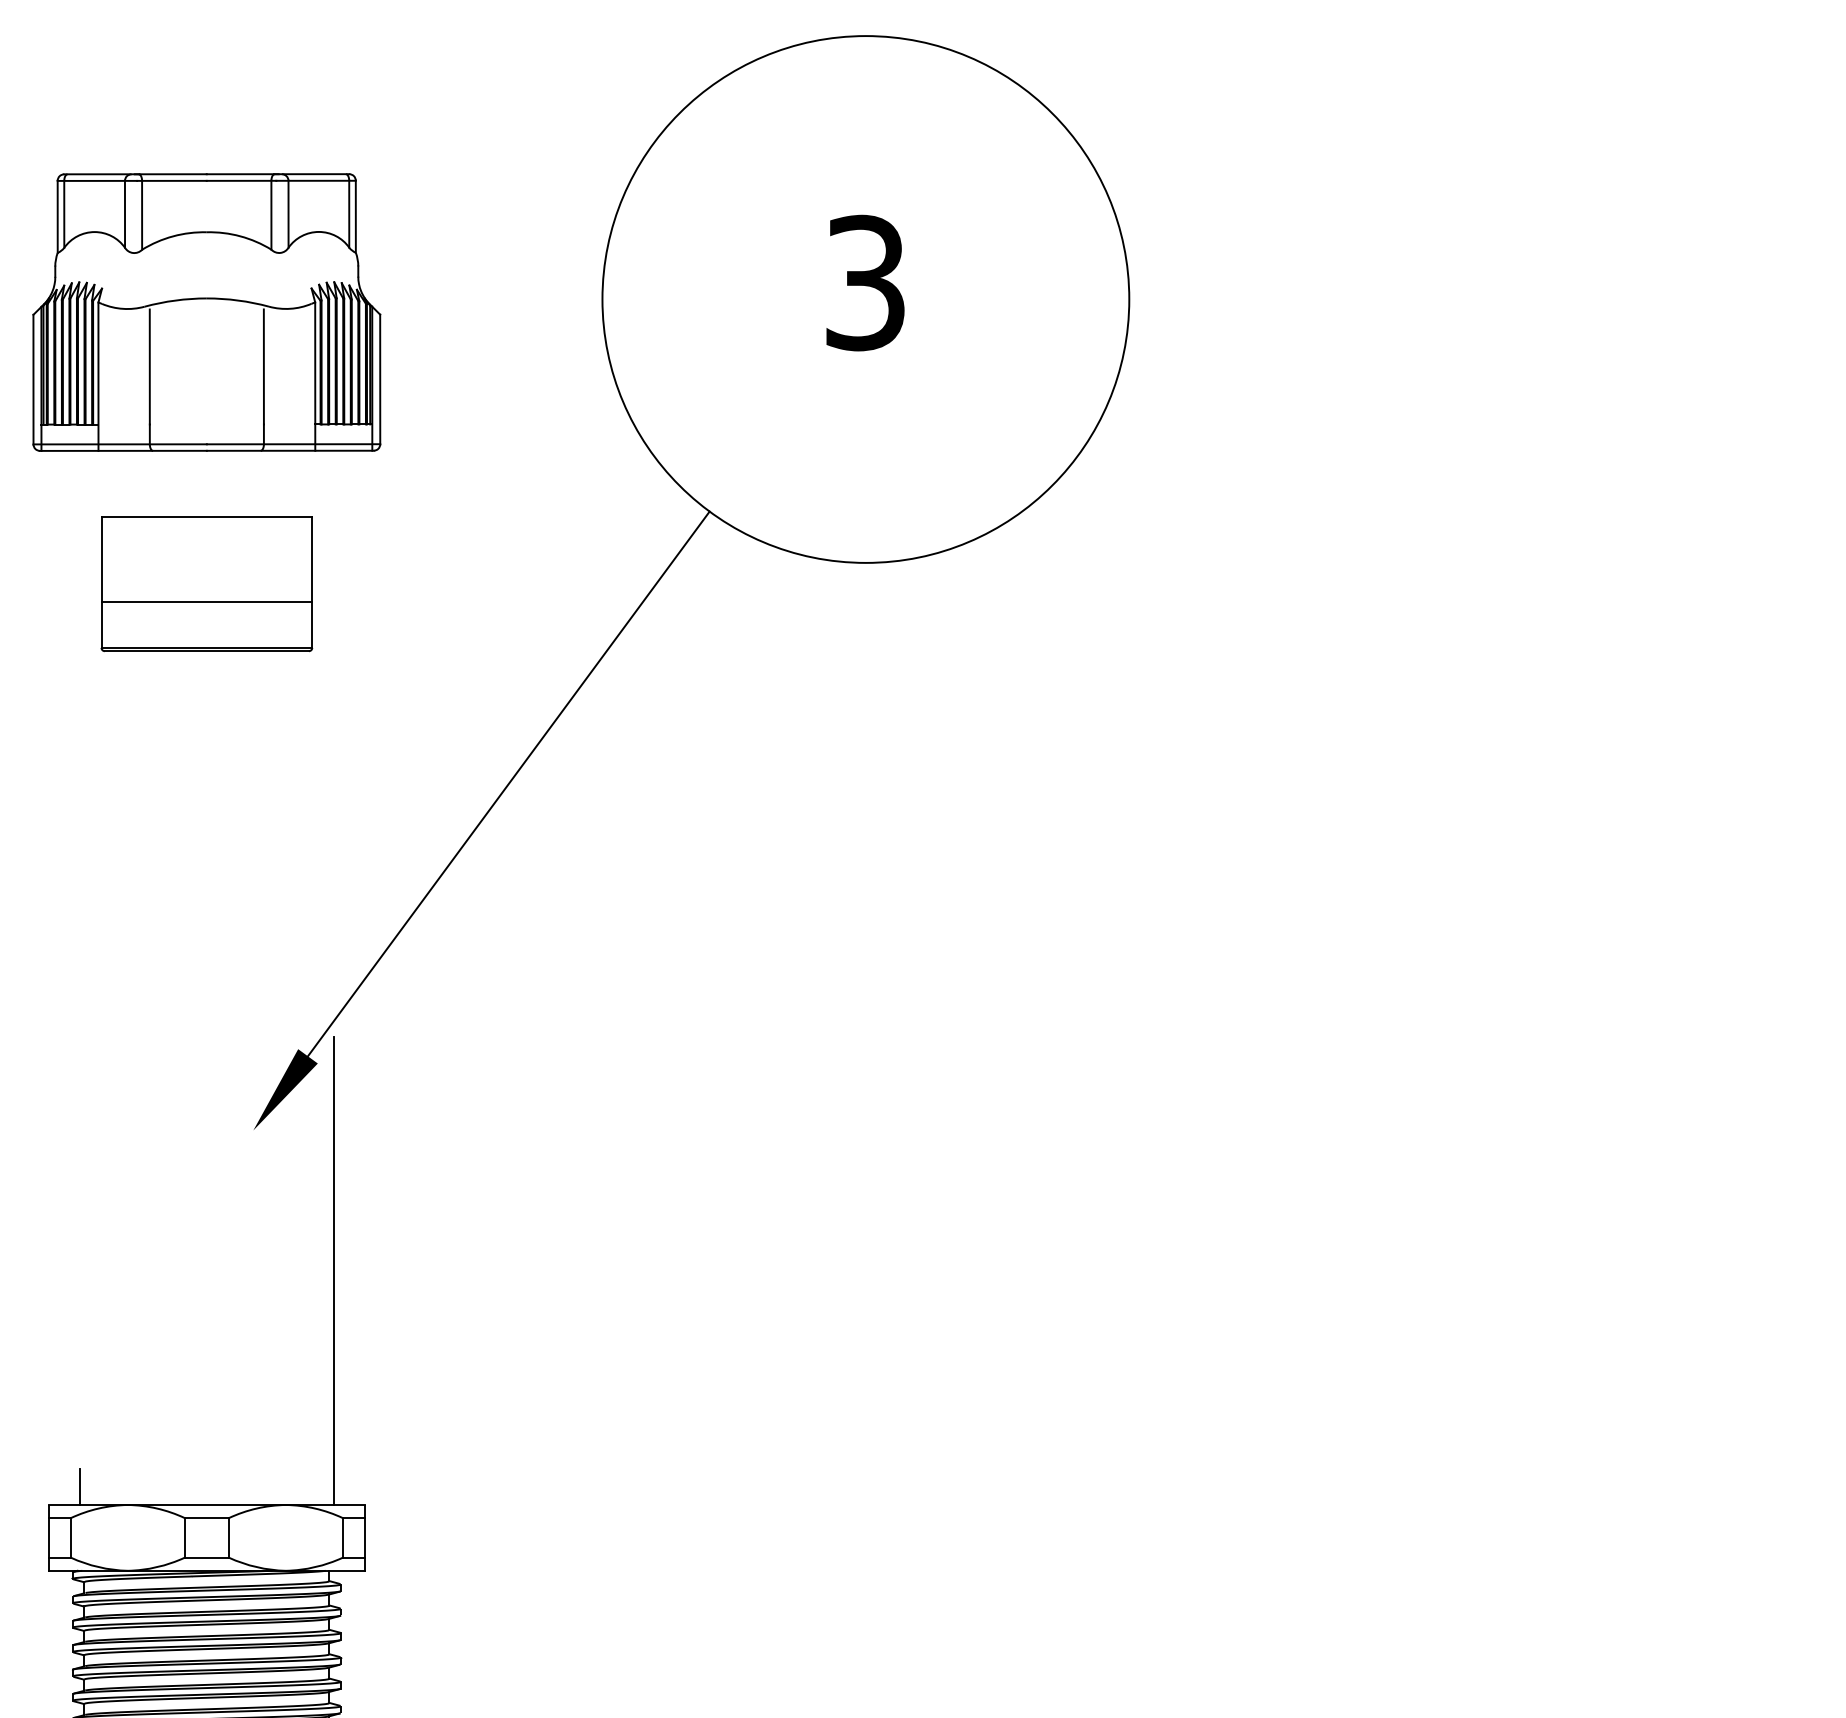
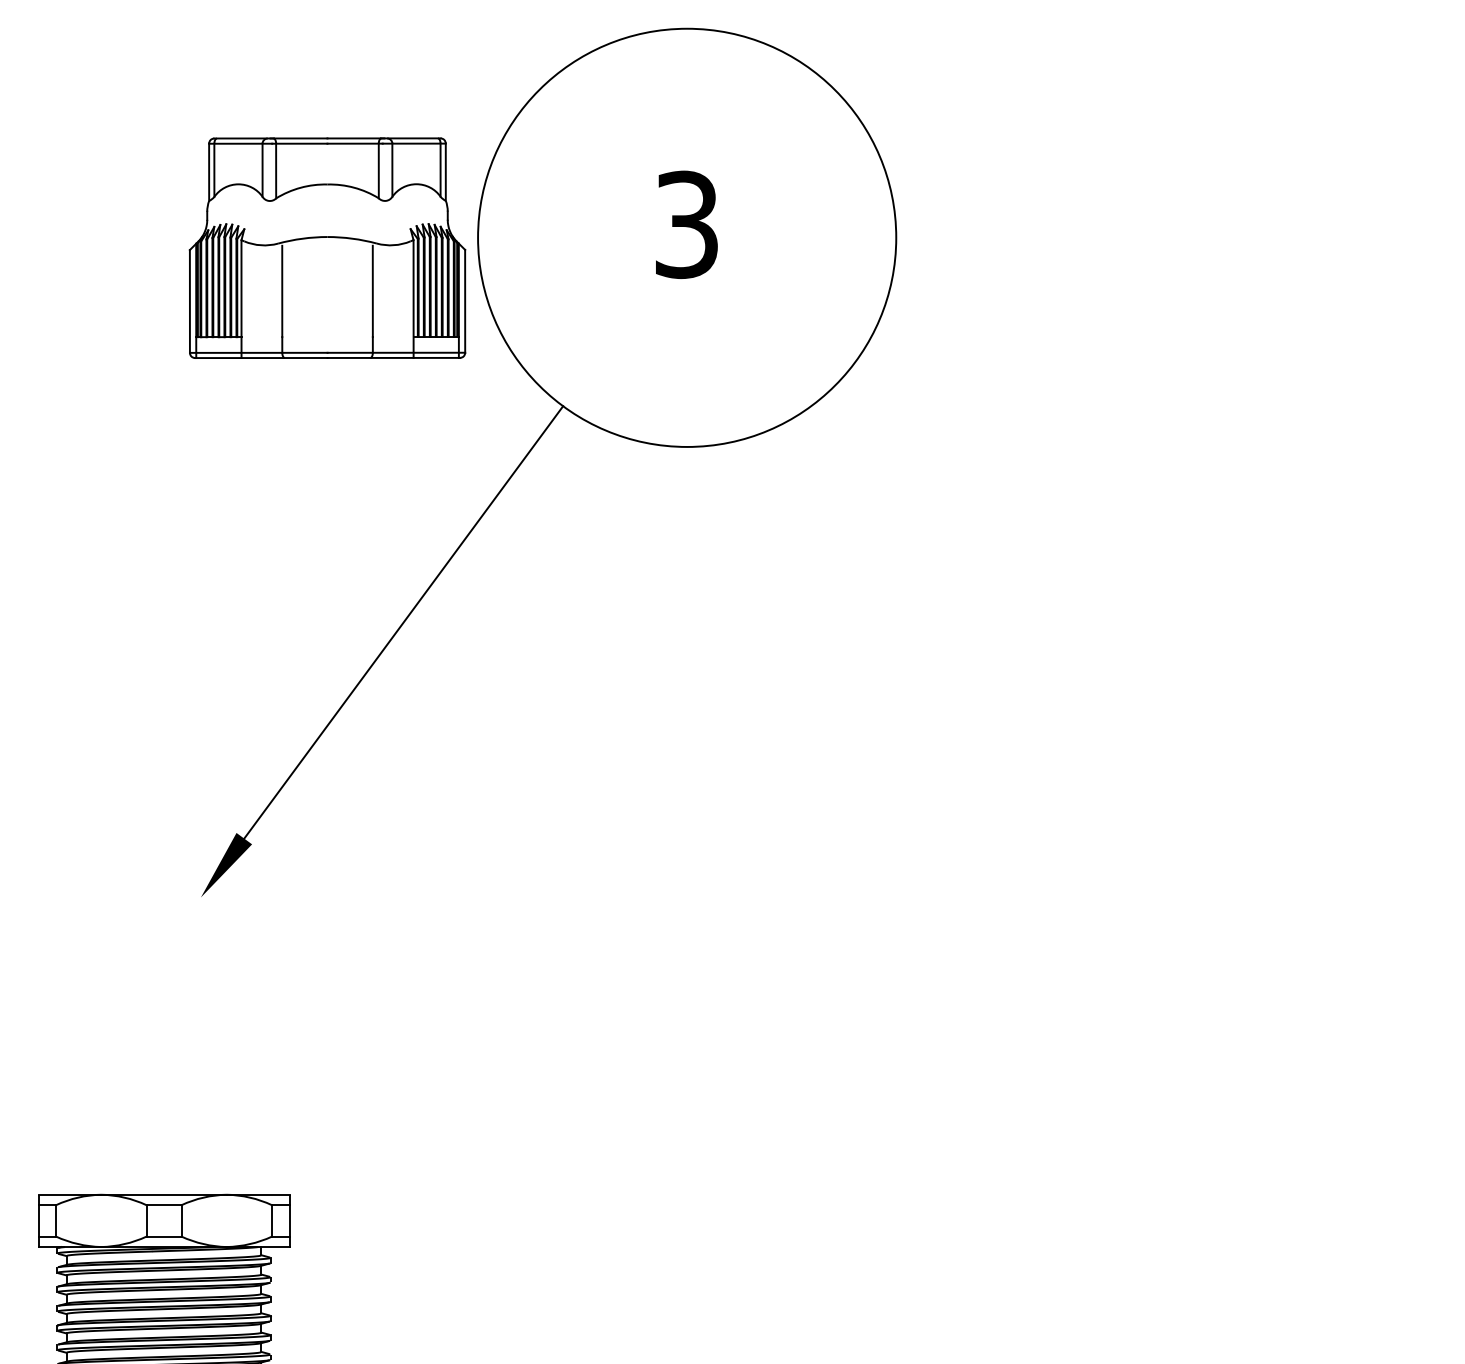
part: (206, 312) -> (327, 248), moved
part: (206, 584) -> (163, 464), removed
line: (333, 1270) -> (264, 1008), removed
line: (79, 1486) -> (62, 1180), removed

